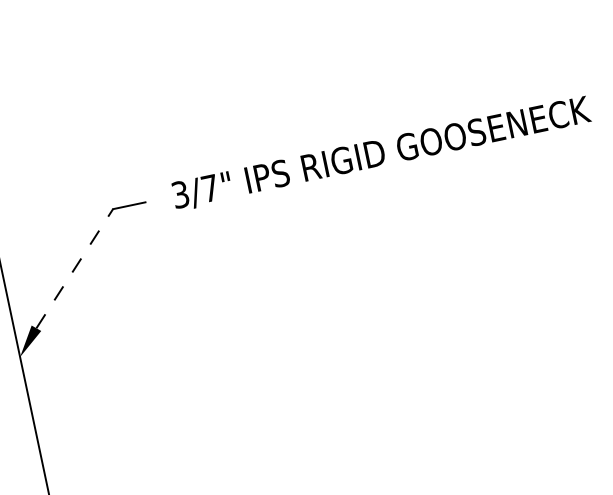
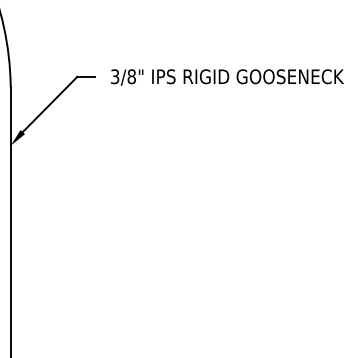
text: (209, 188) -> (131, 76), 3/7" -> 3/8"
line: (75, 268) -> (50, 104), dashed -> solid

